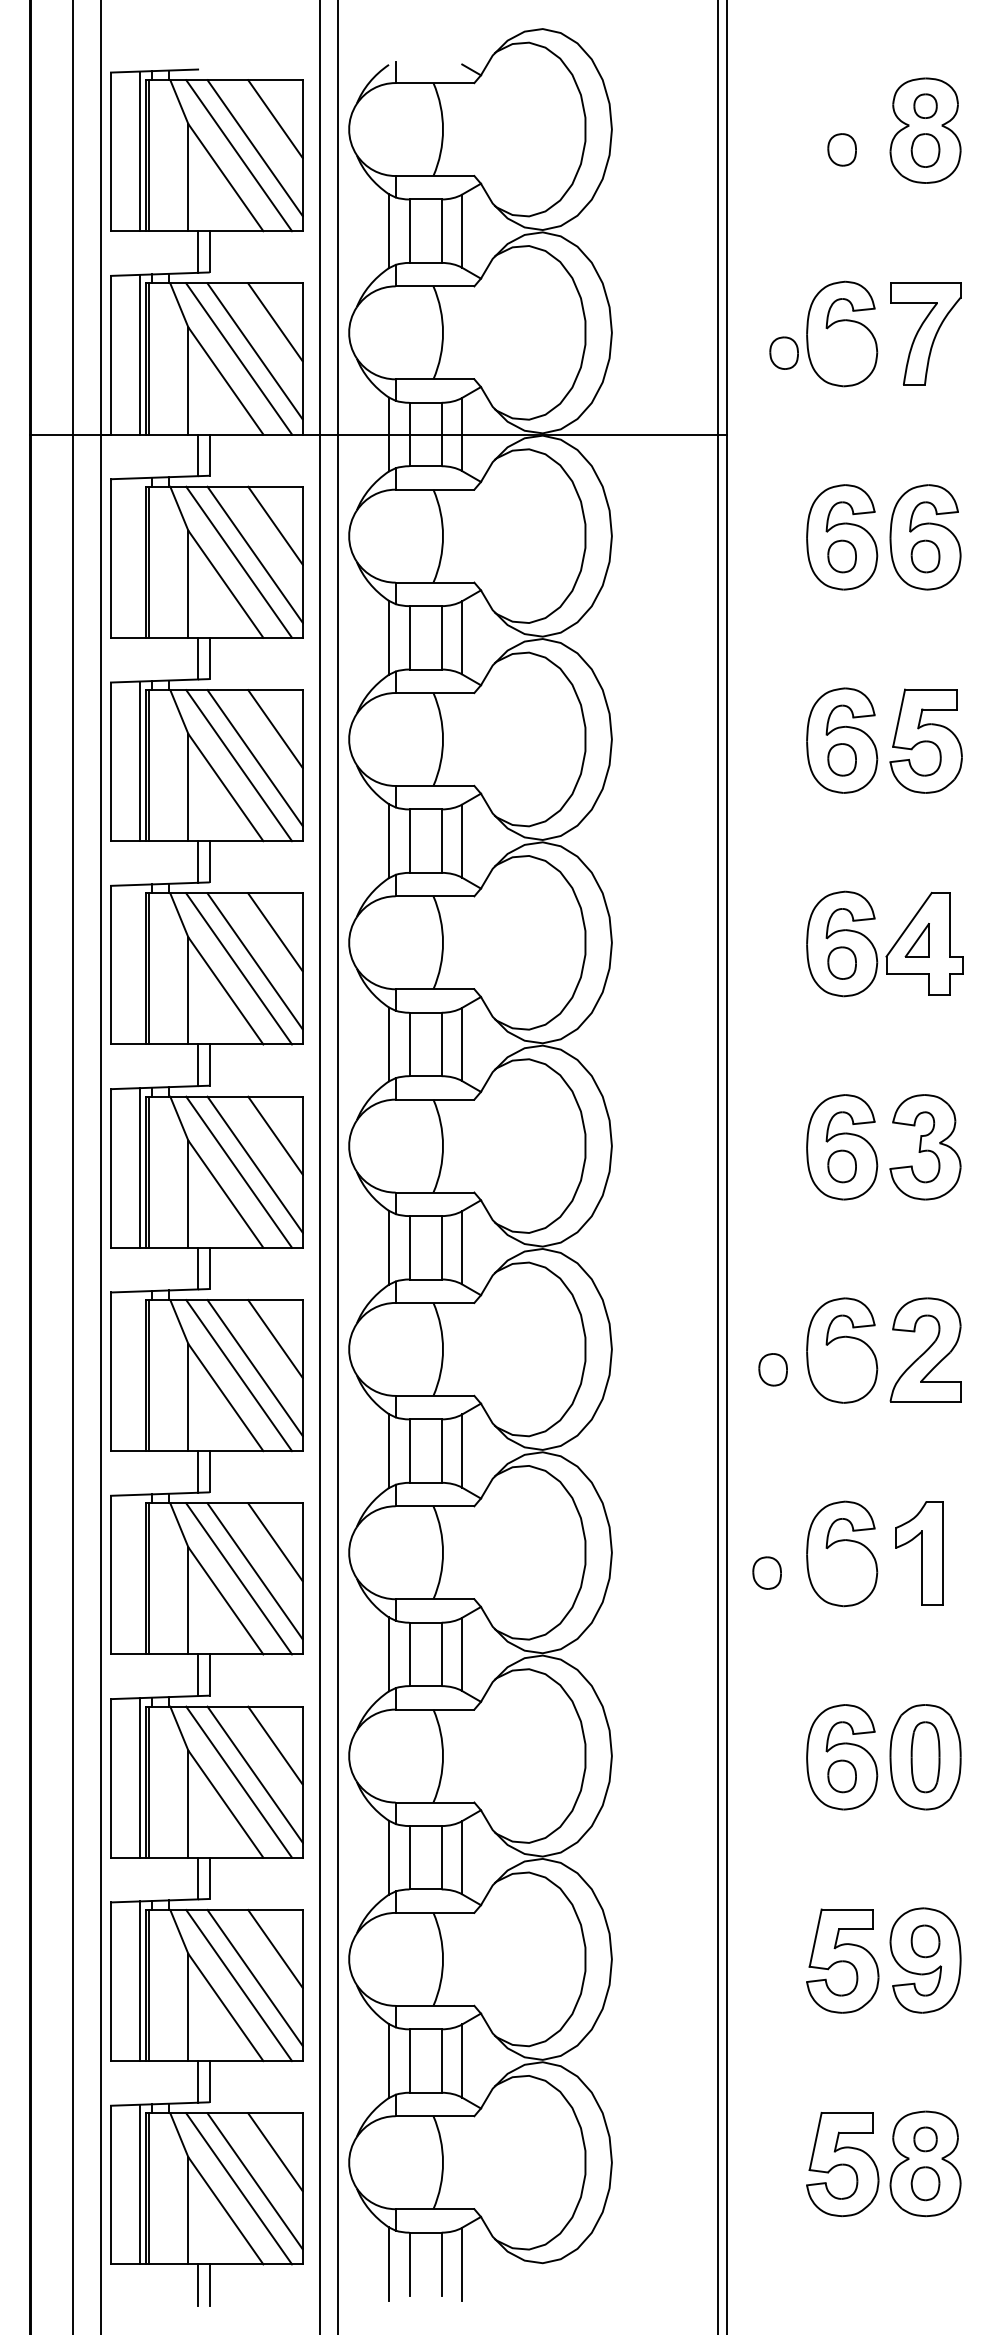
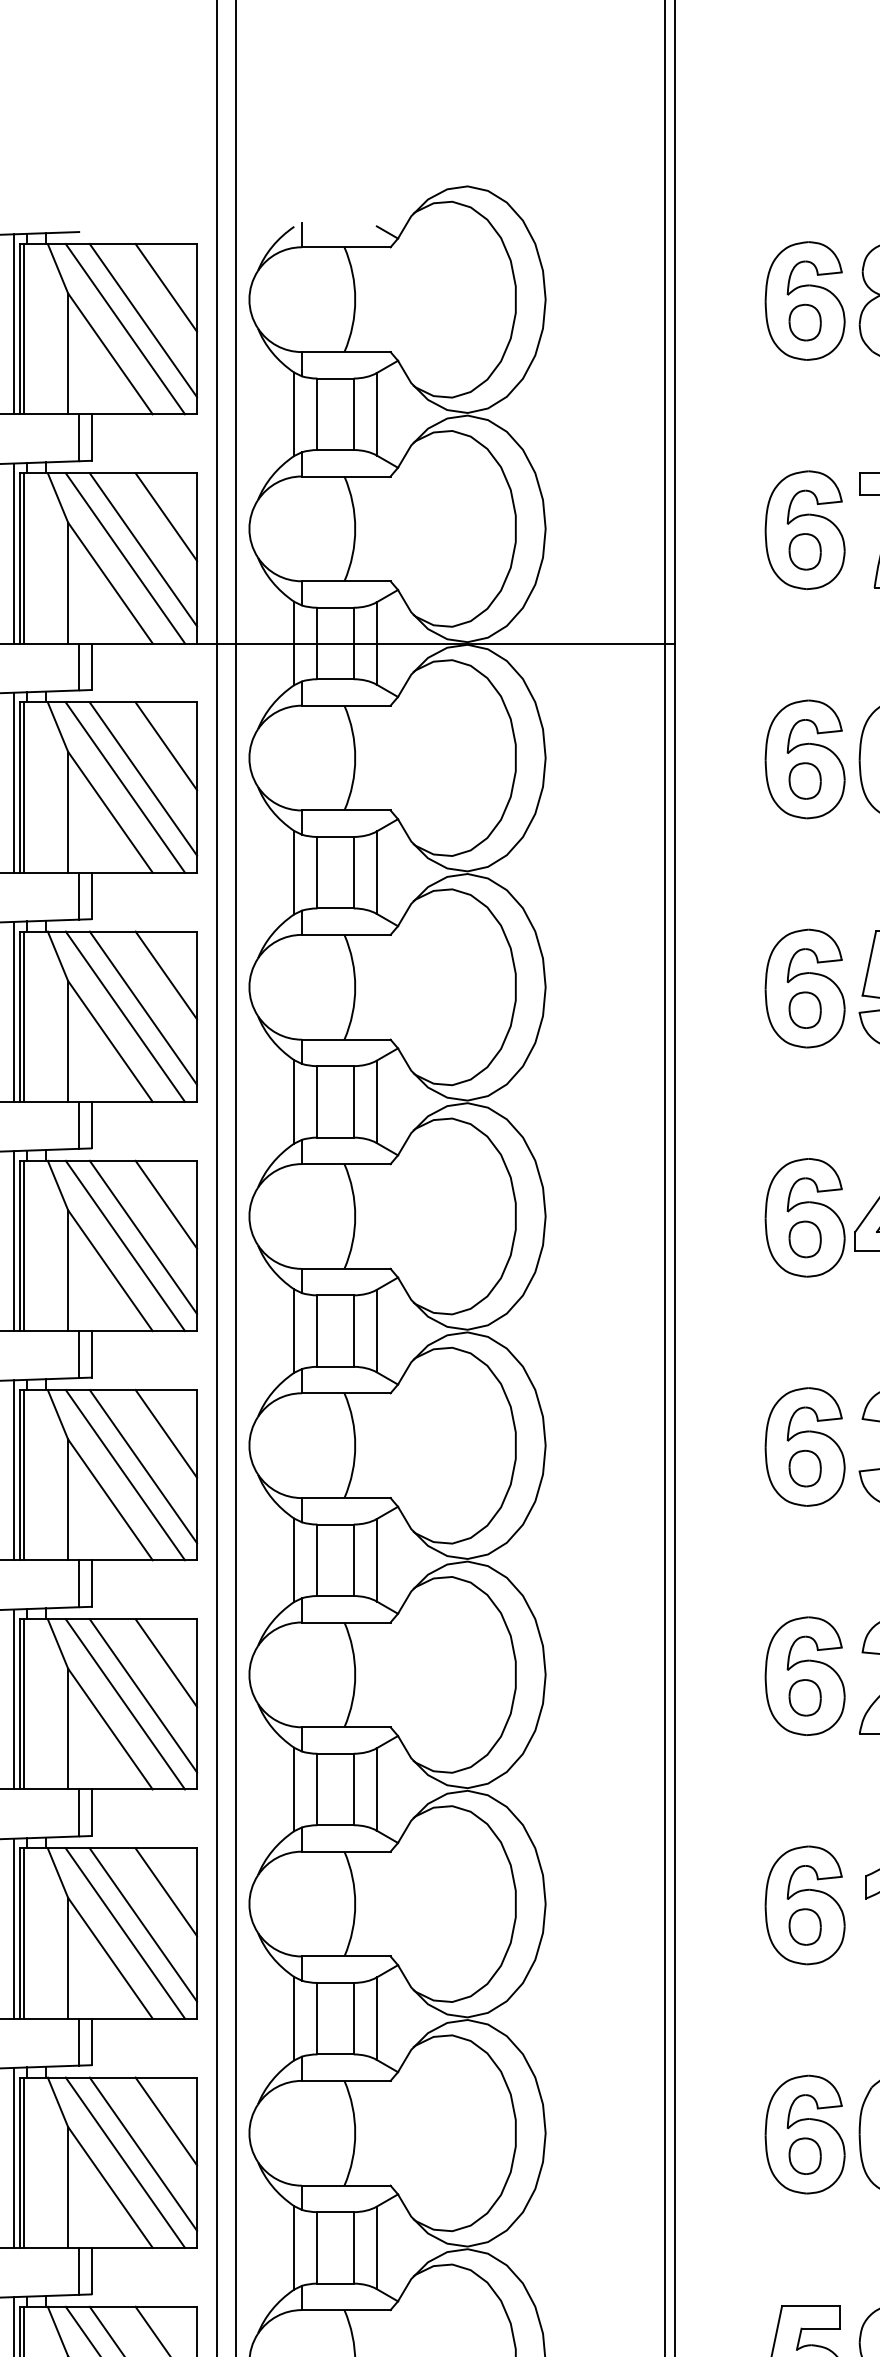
part: (842, 130) -> (805, 300), added
part: (783, 352) -> (804, 551), moved
line: (140, 557) -> (14, 782), added
line: (140, 964) -> (14, 1240), added
part: (772, 1369) -> (804, 1697), moved
line: (140, 1371) -> (14, 1699), added
part: (766, 1572) -> (804, 1926), moved
line: (140, 1574) -> (14, 1928), added

